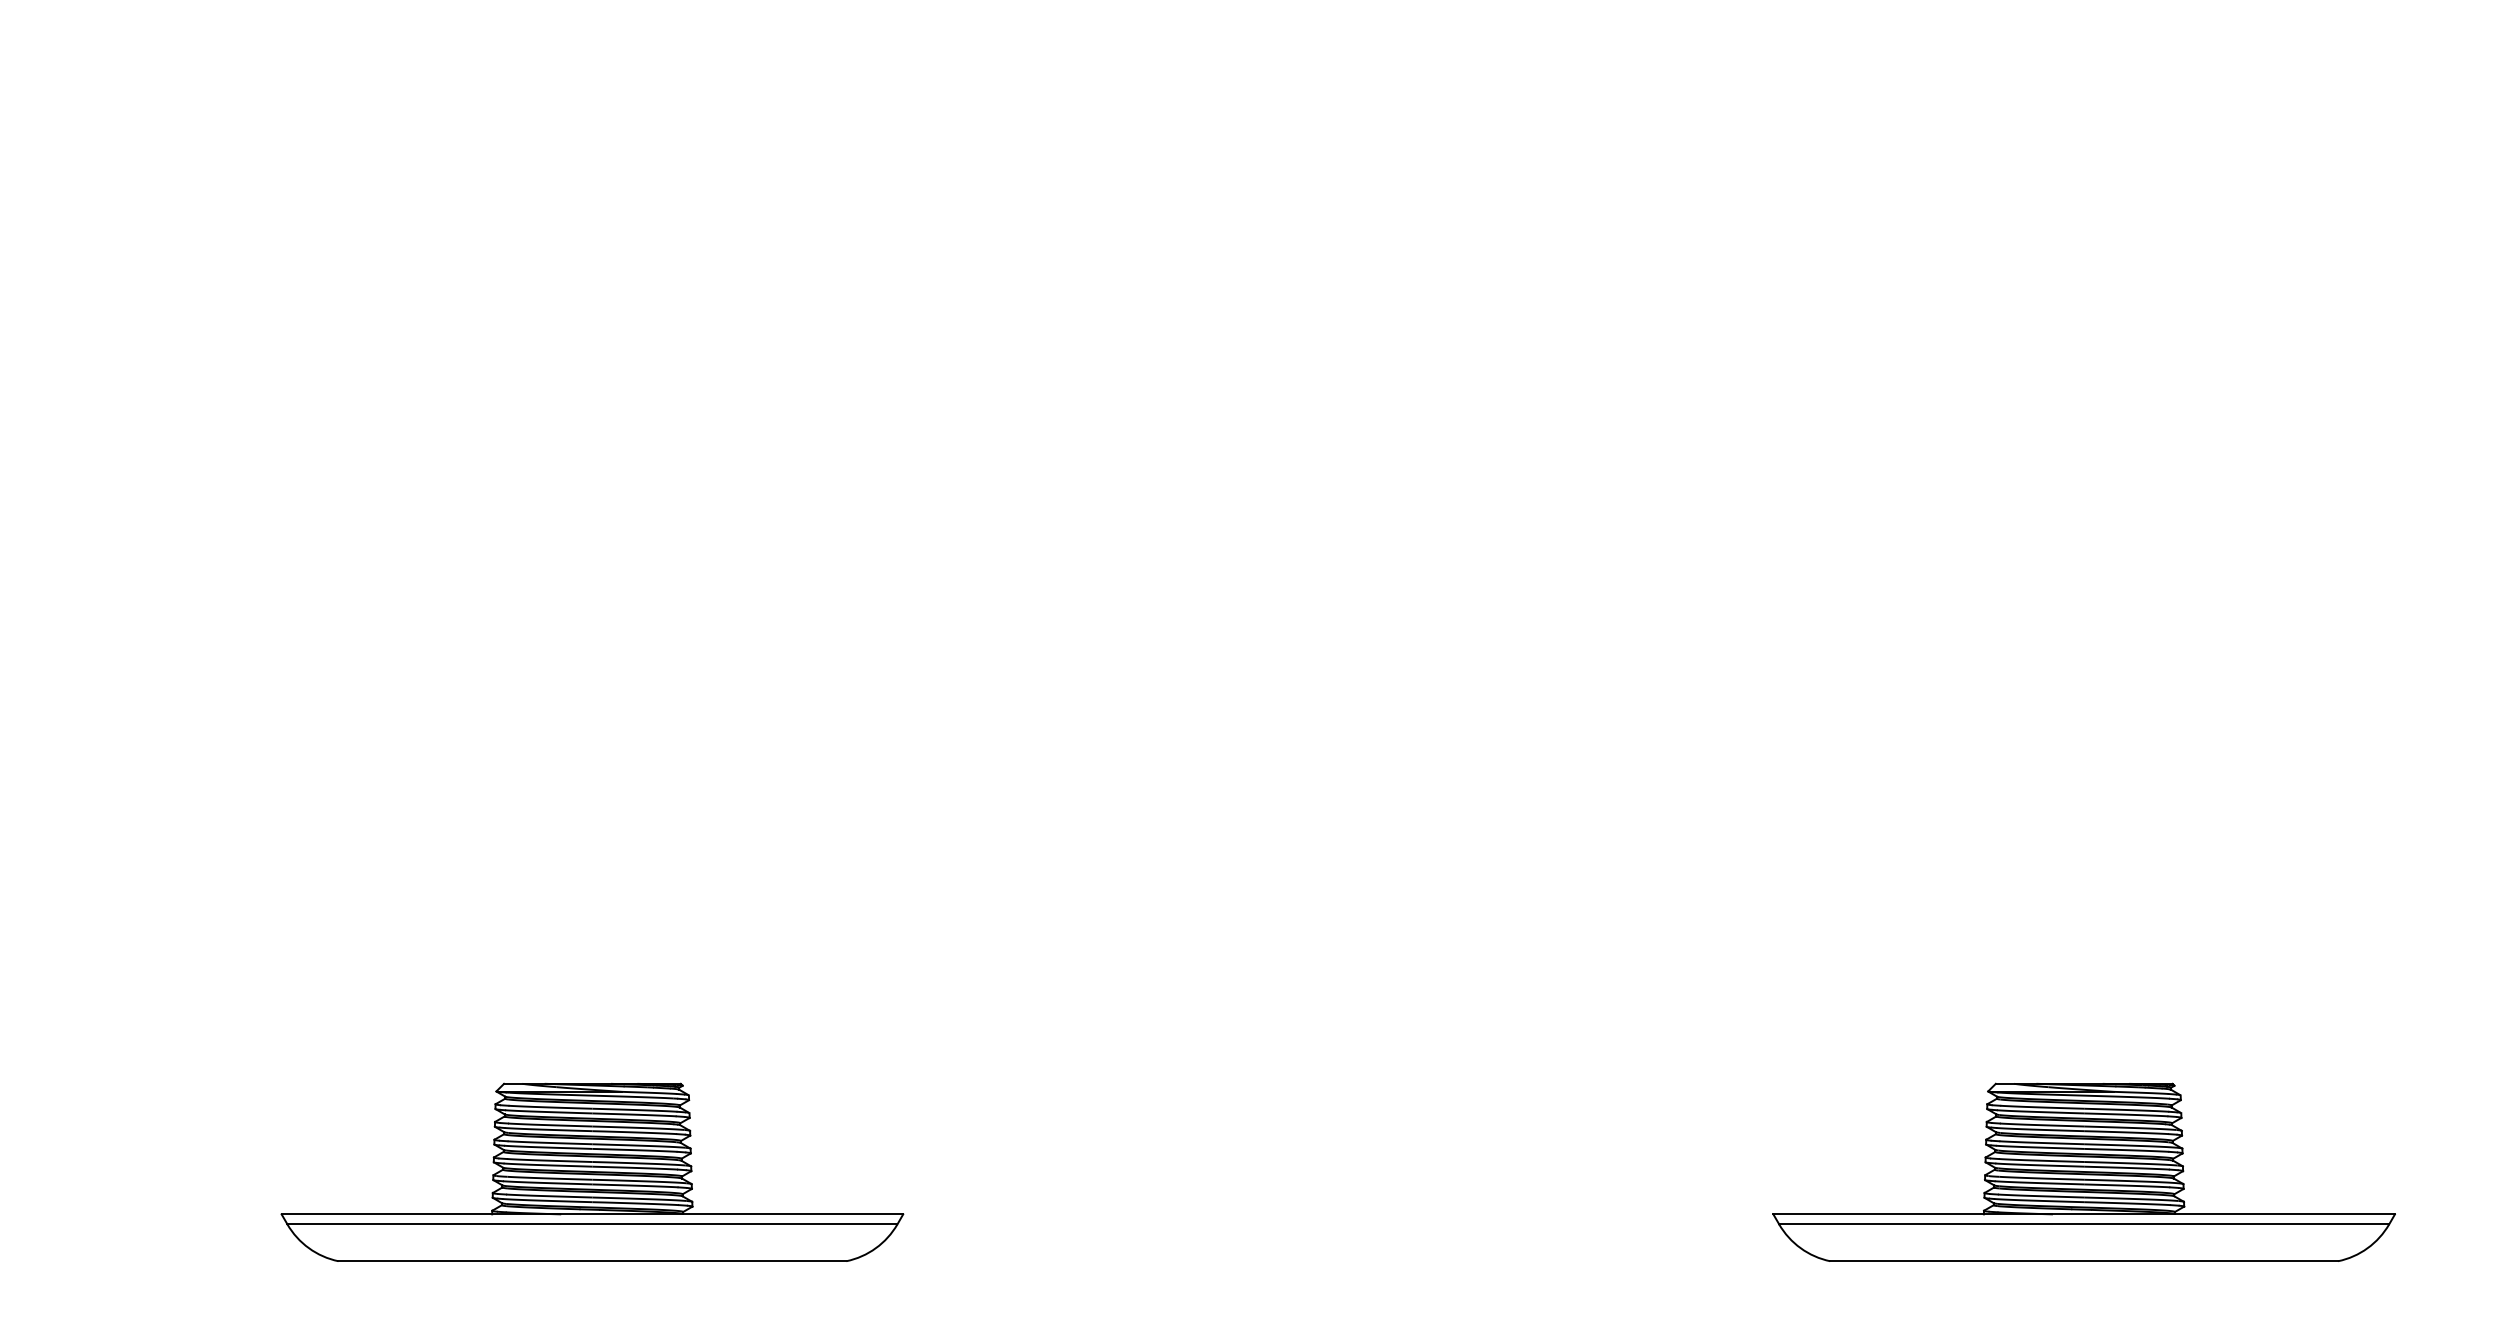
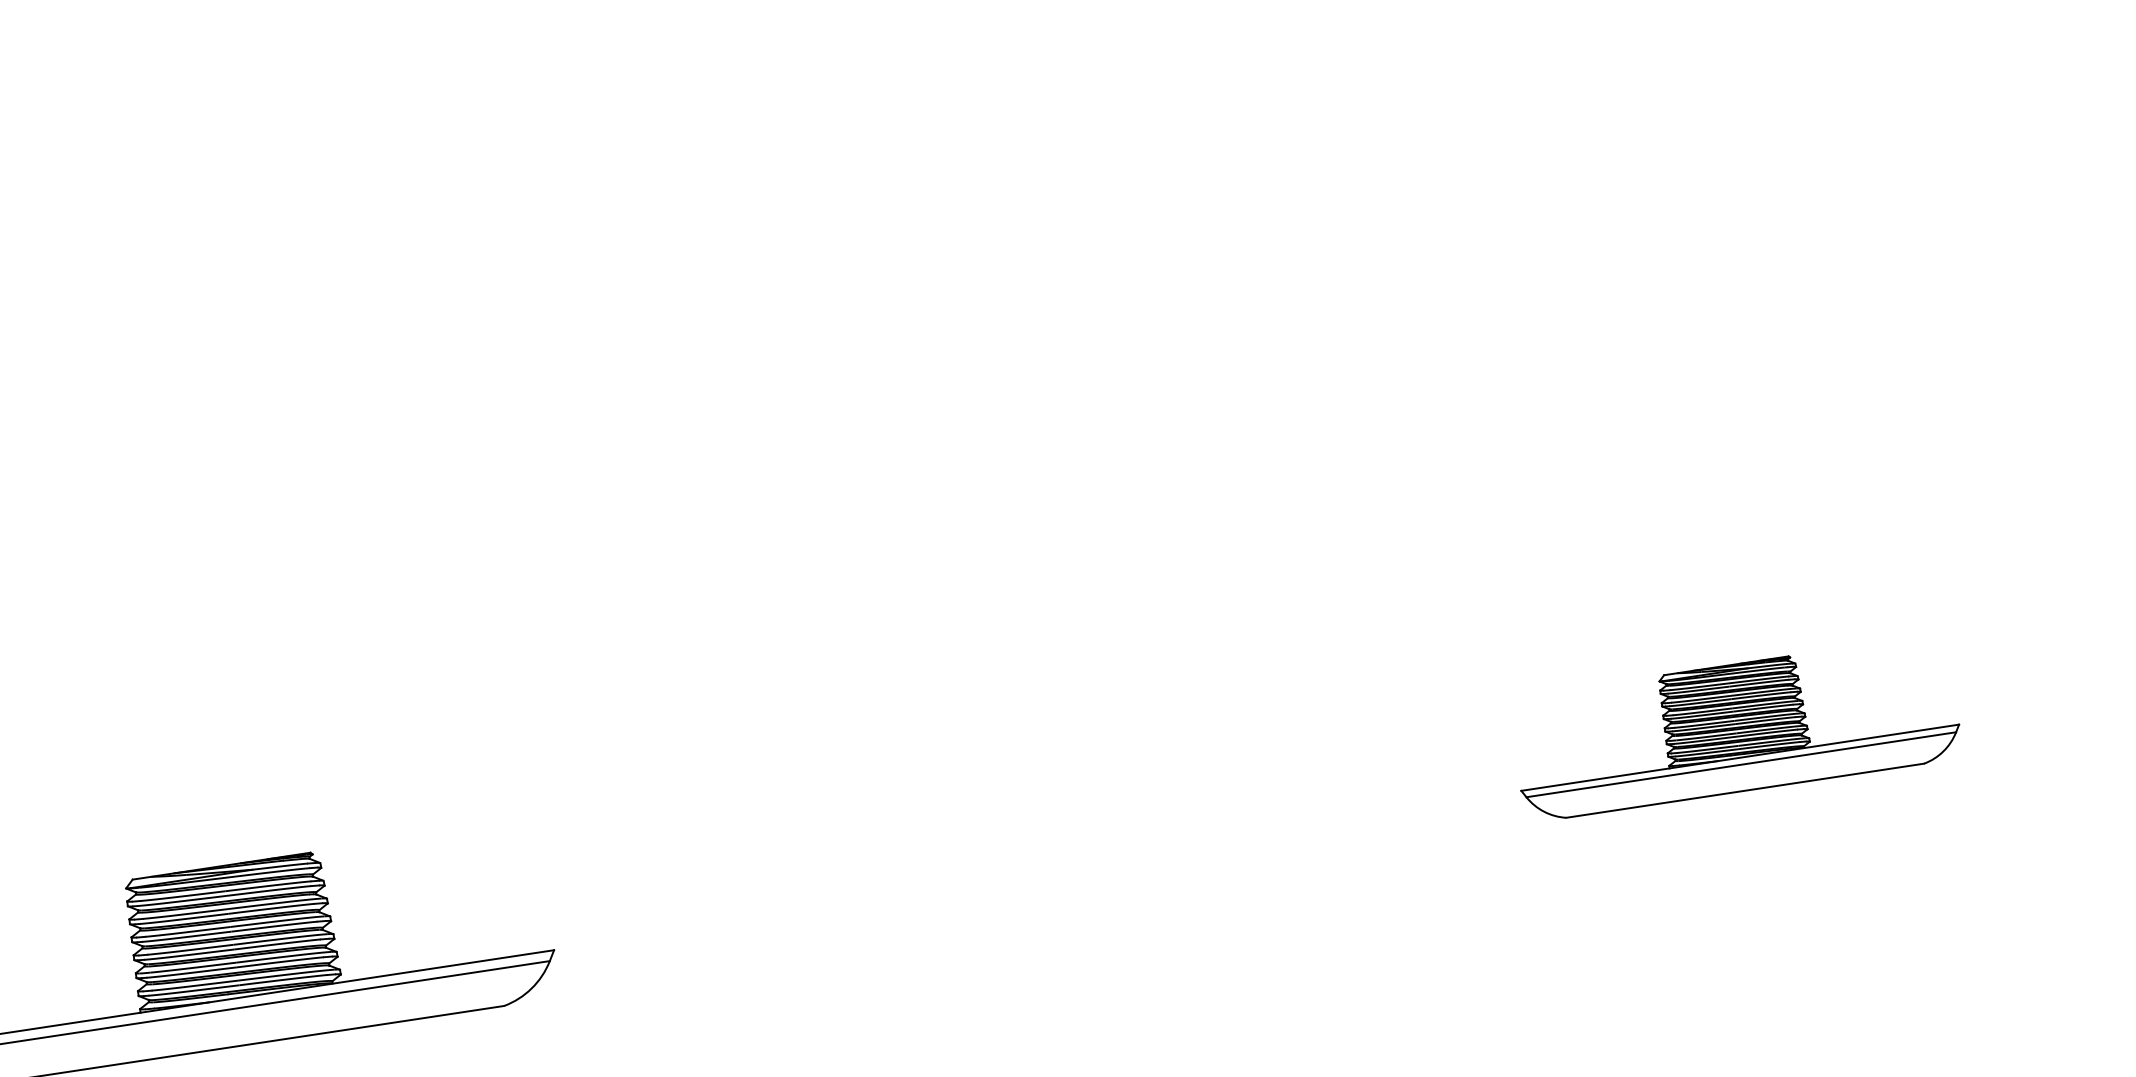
part: (2083, 1171) -> (1735, 727), size x0.7

